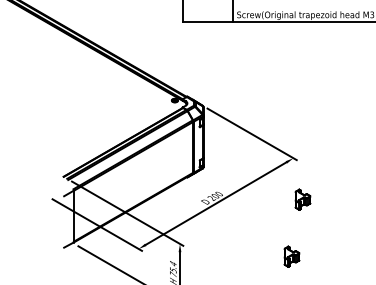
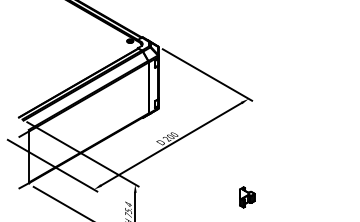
part: (302, 199) -> (257, 140), removed

